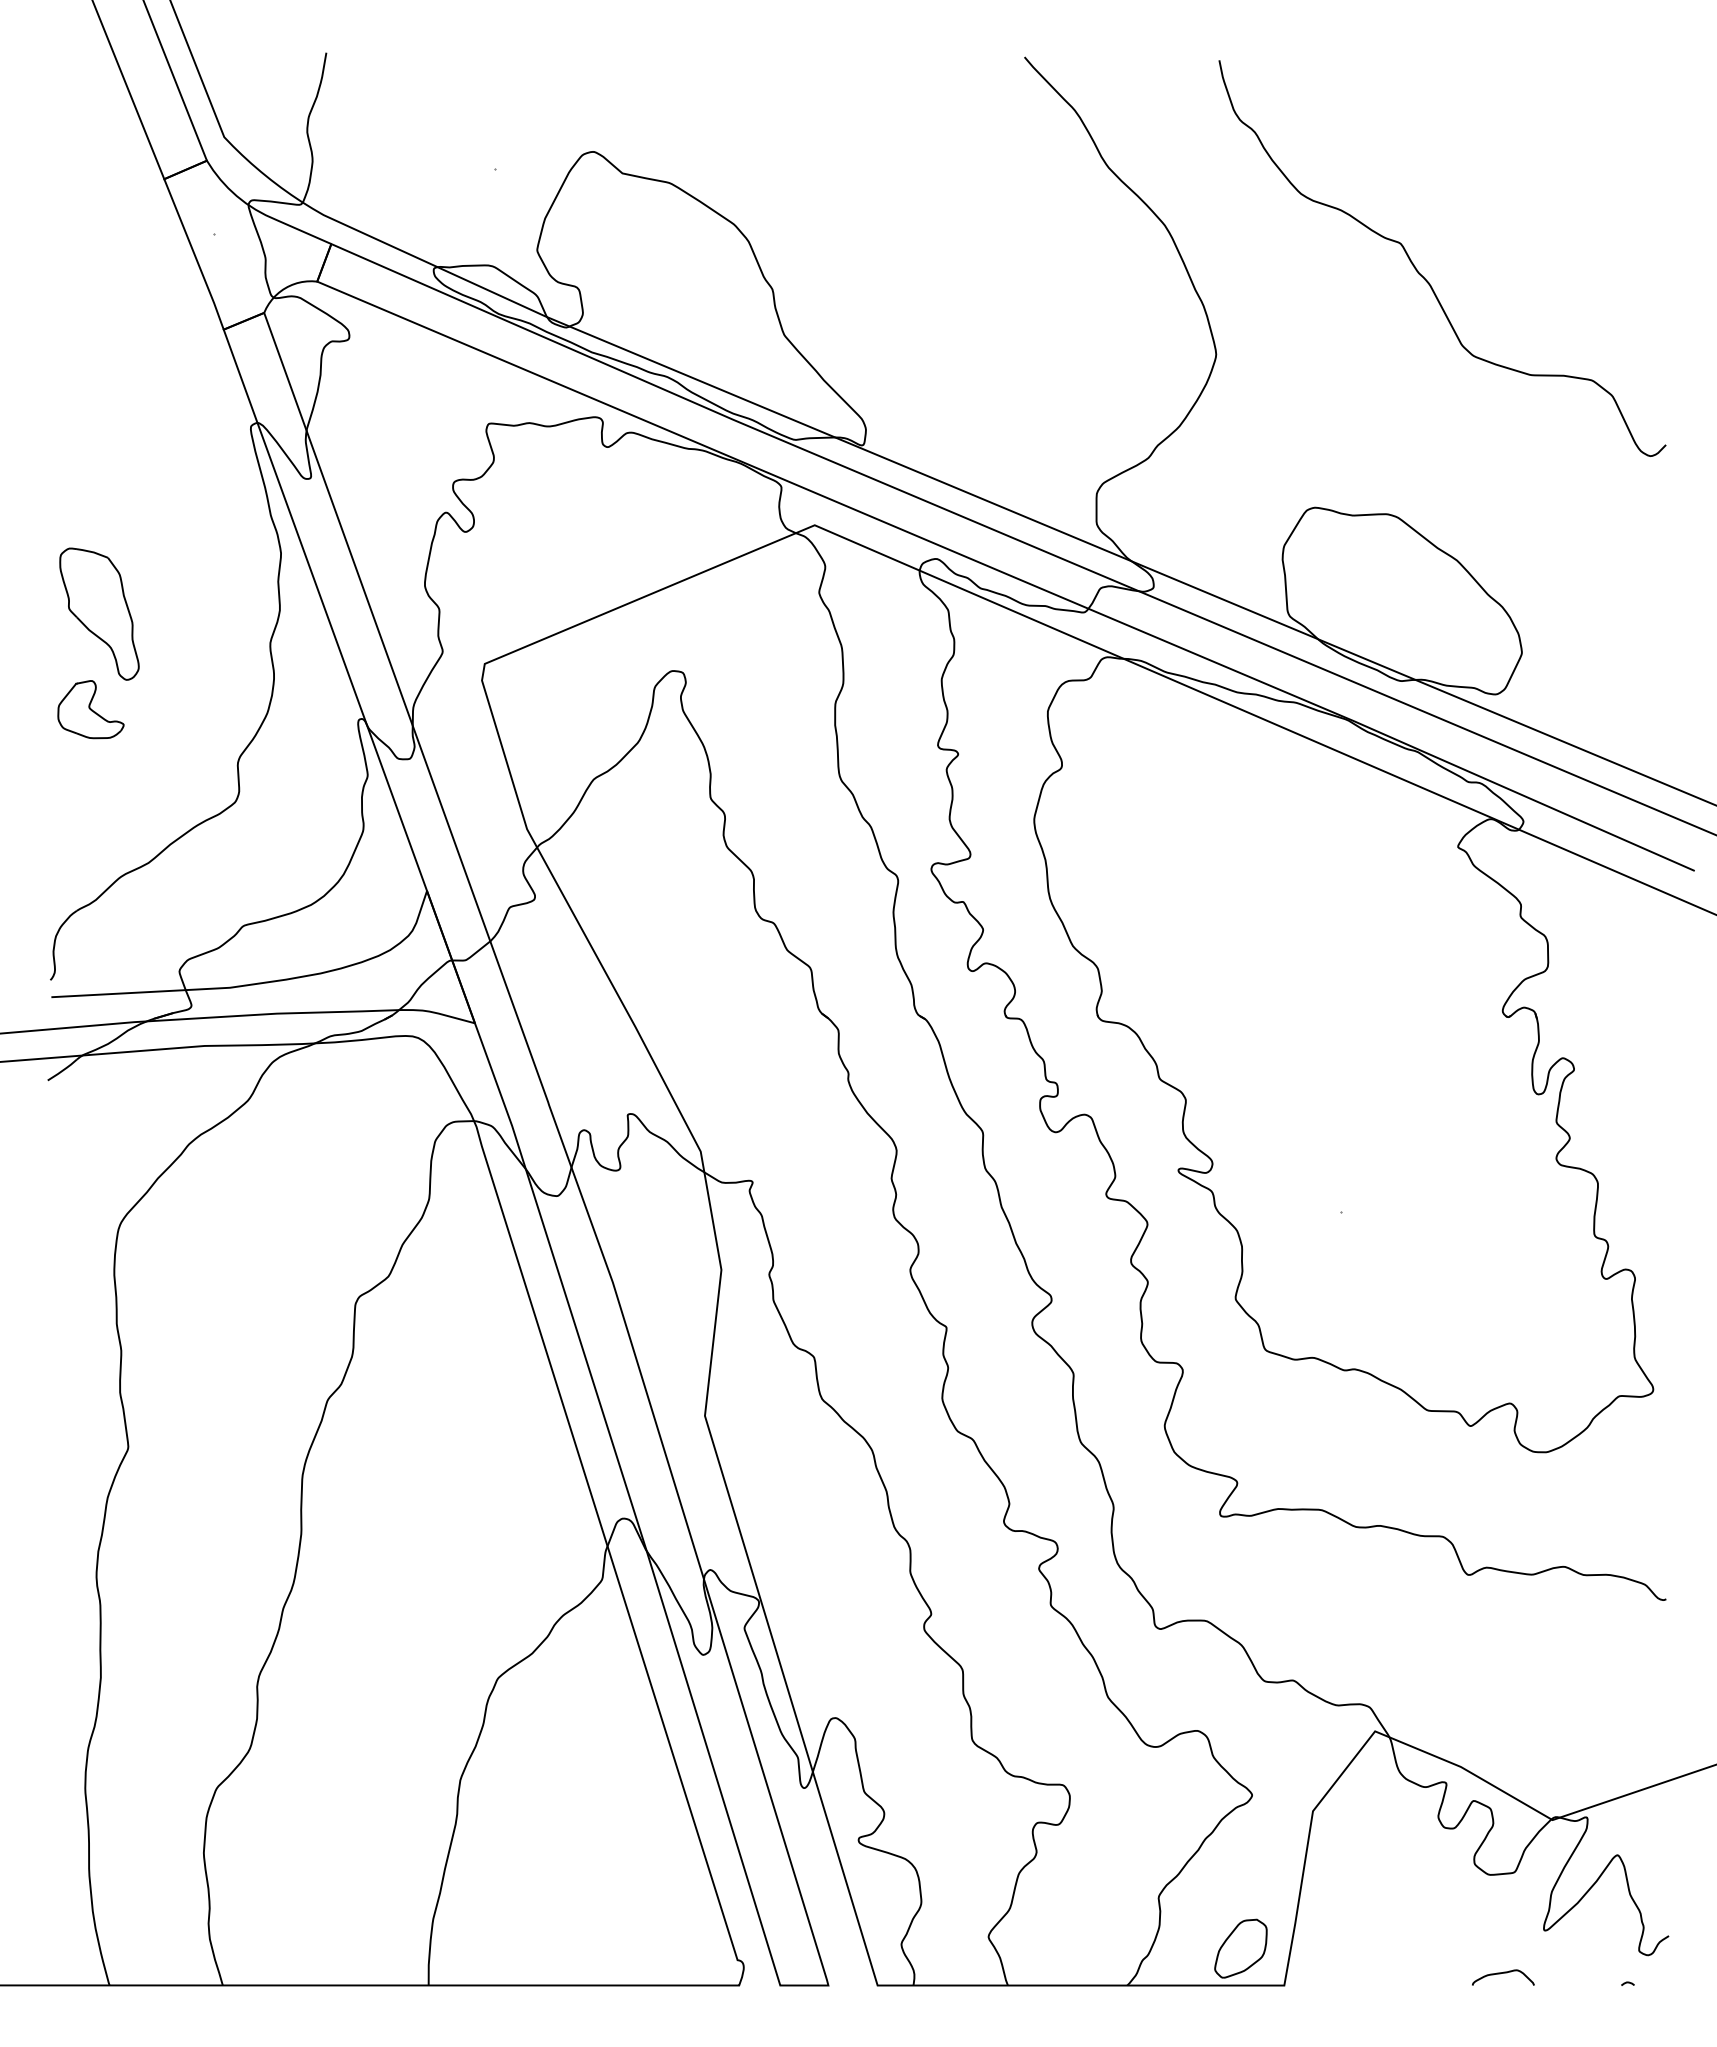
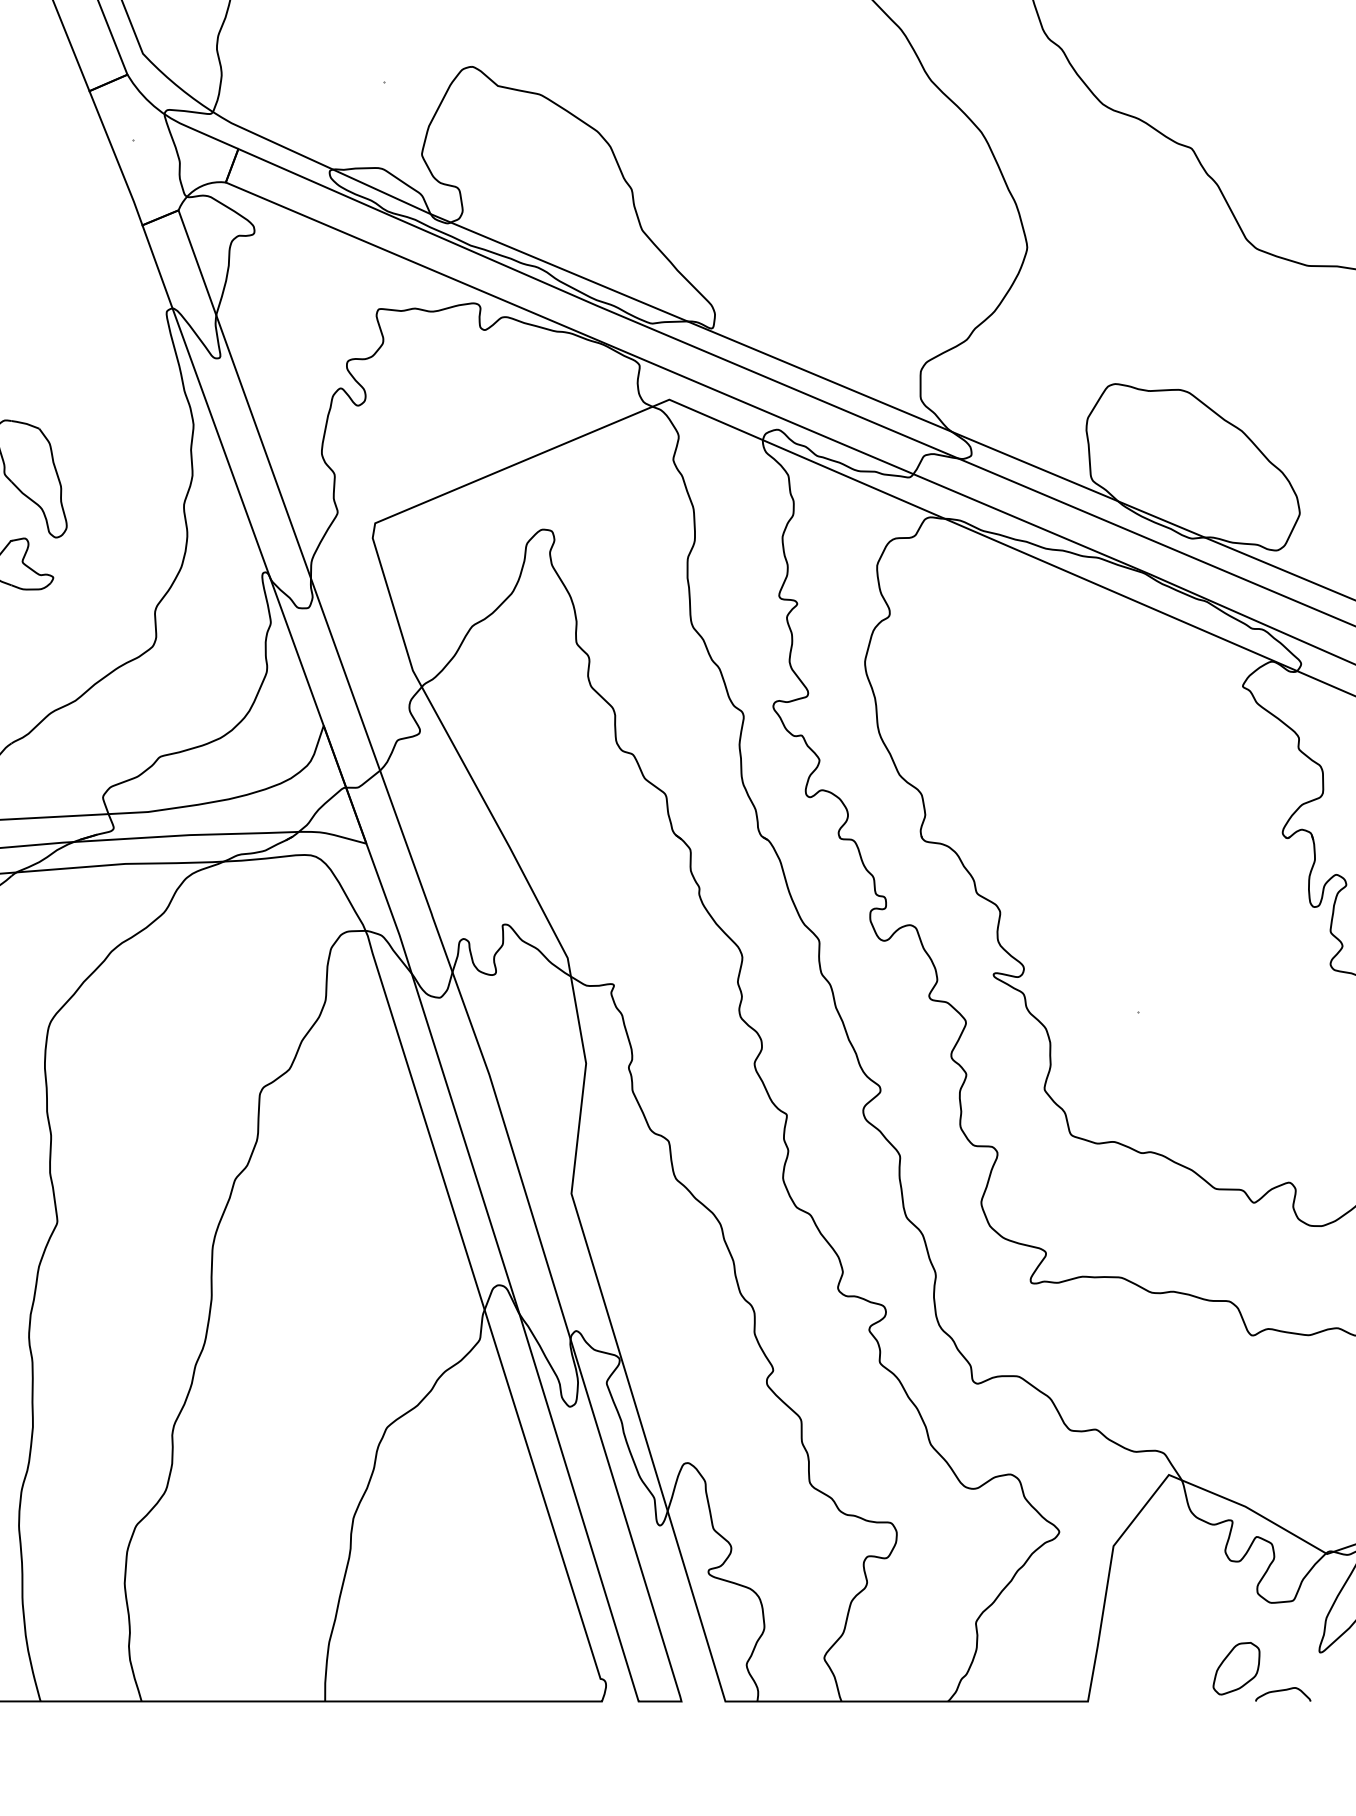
part: (1240, 1948) -> (1236, 1668), moved

